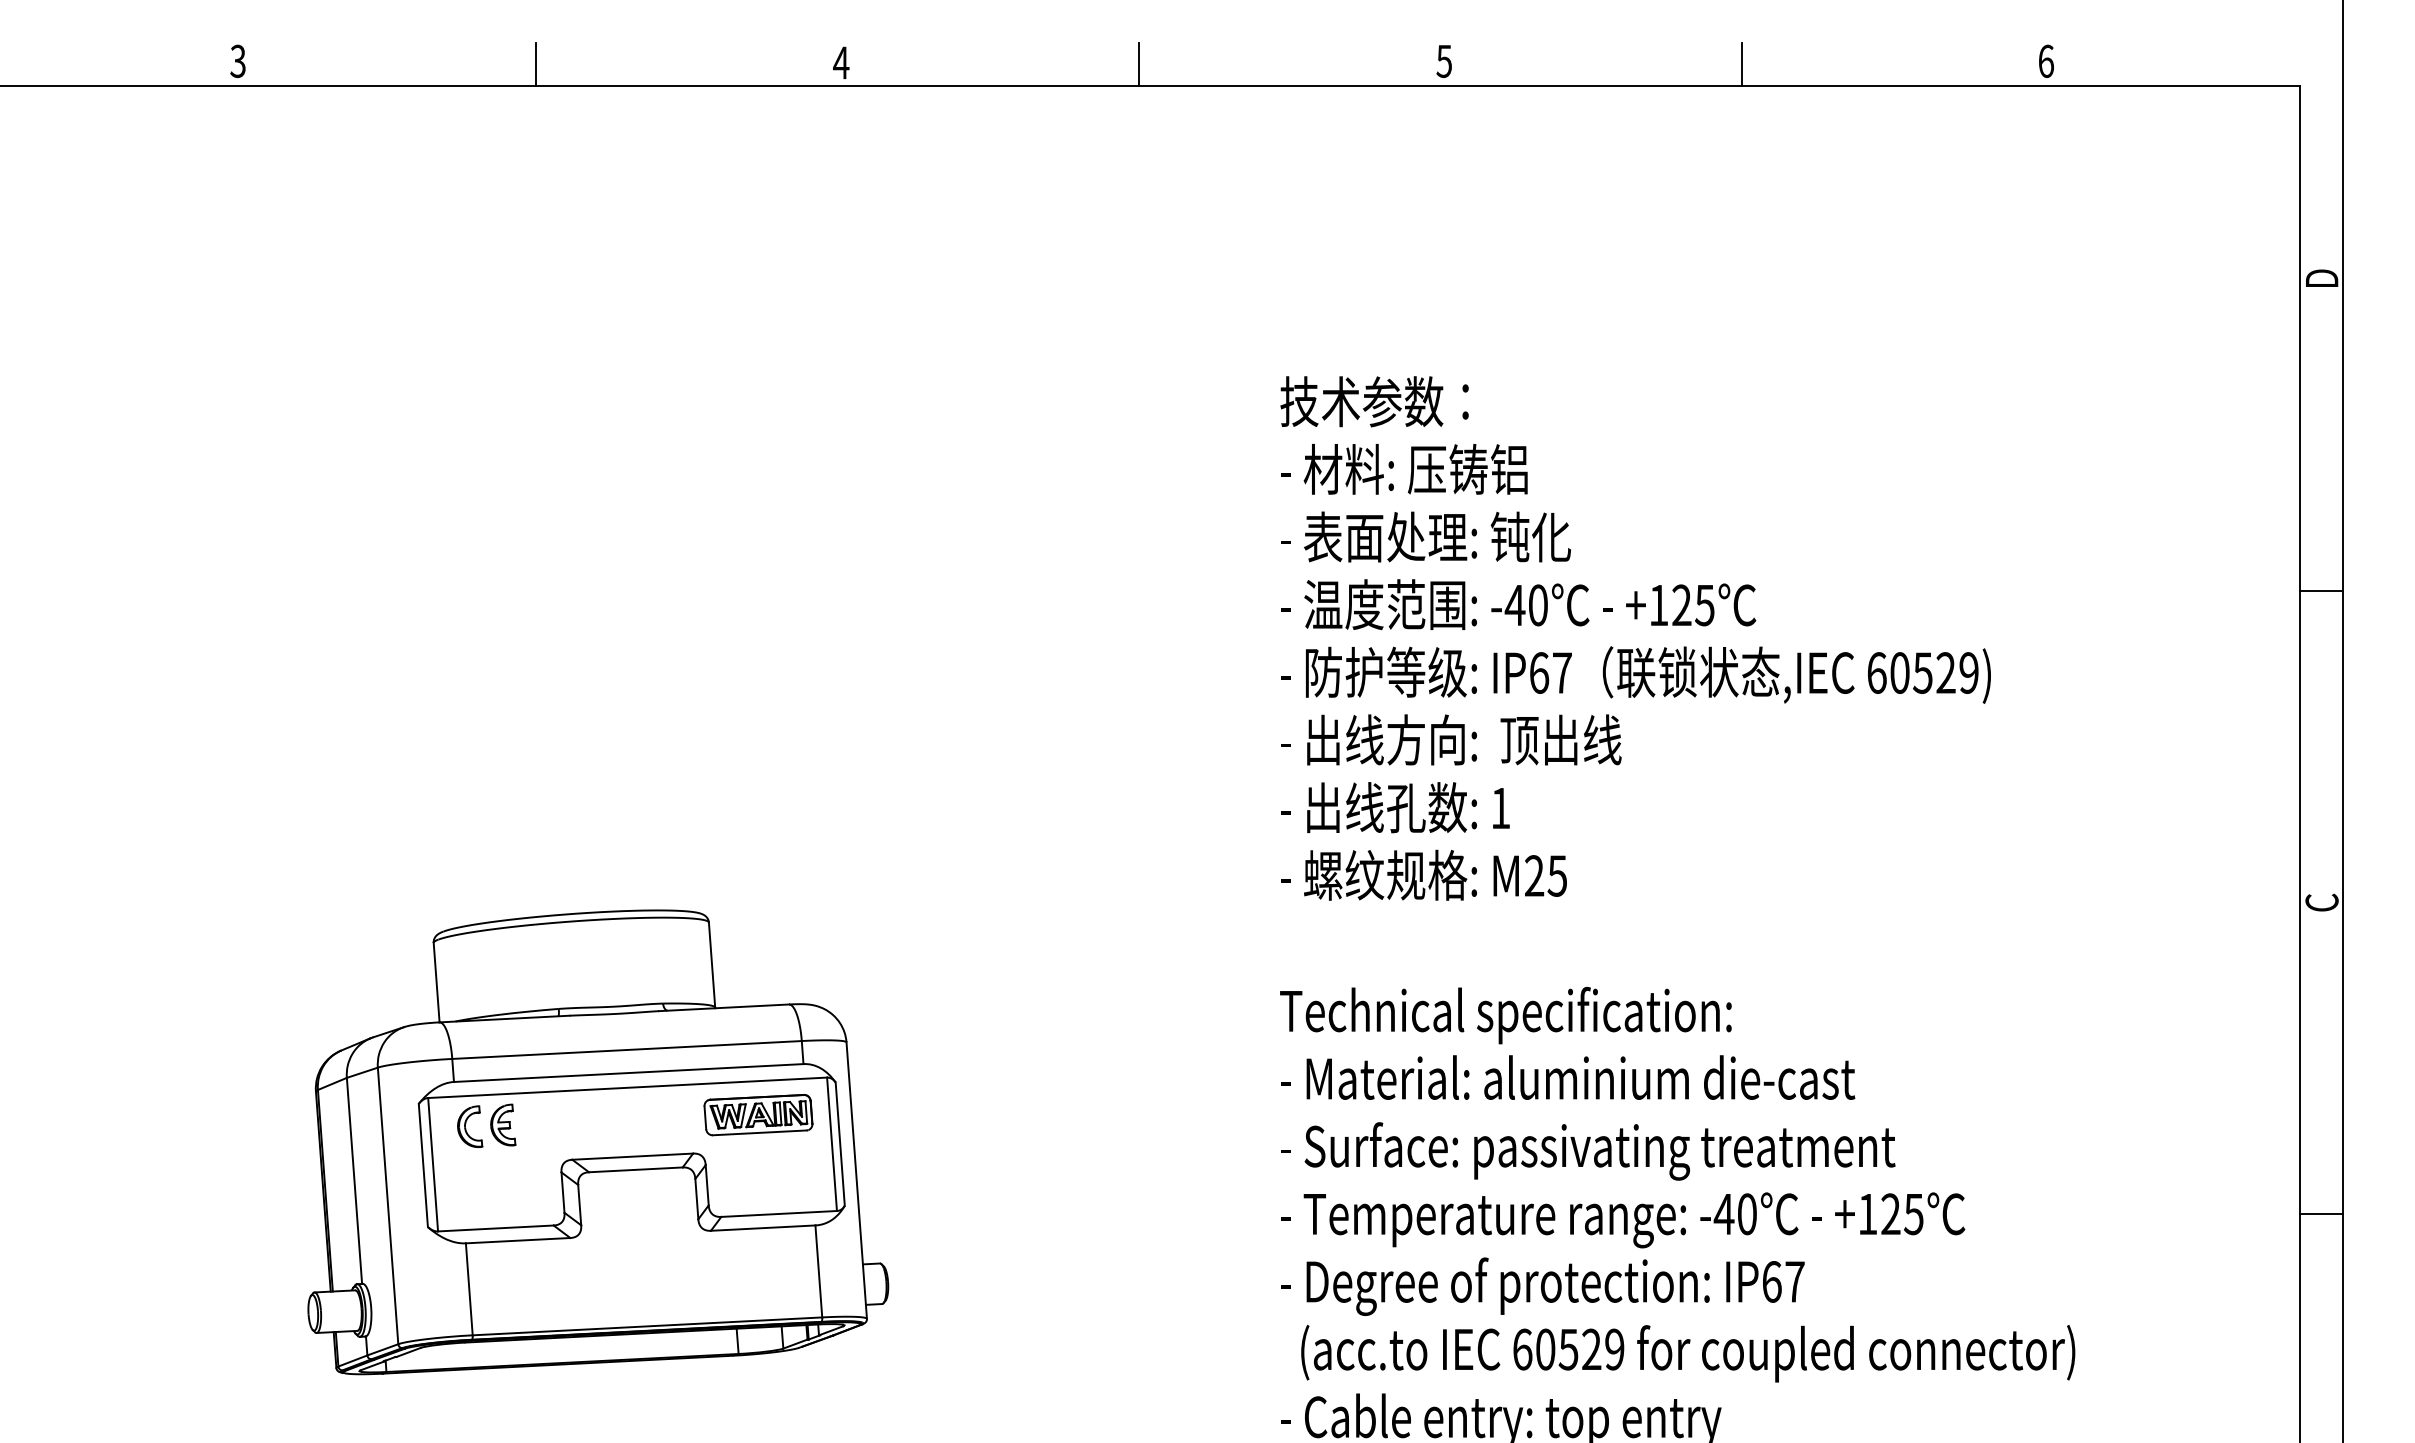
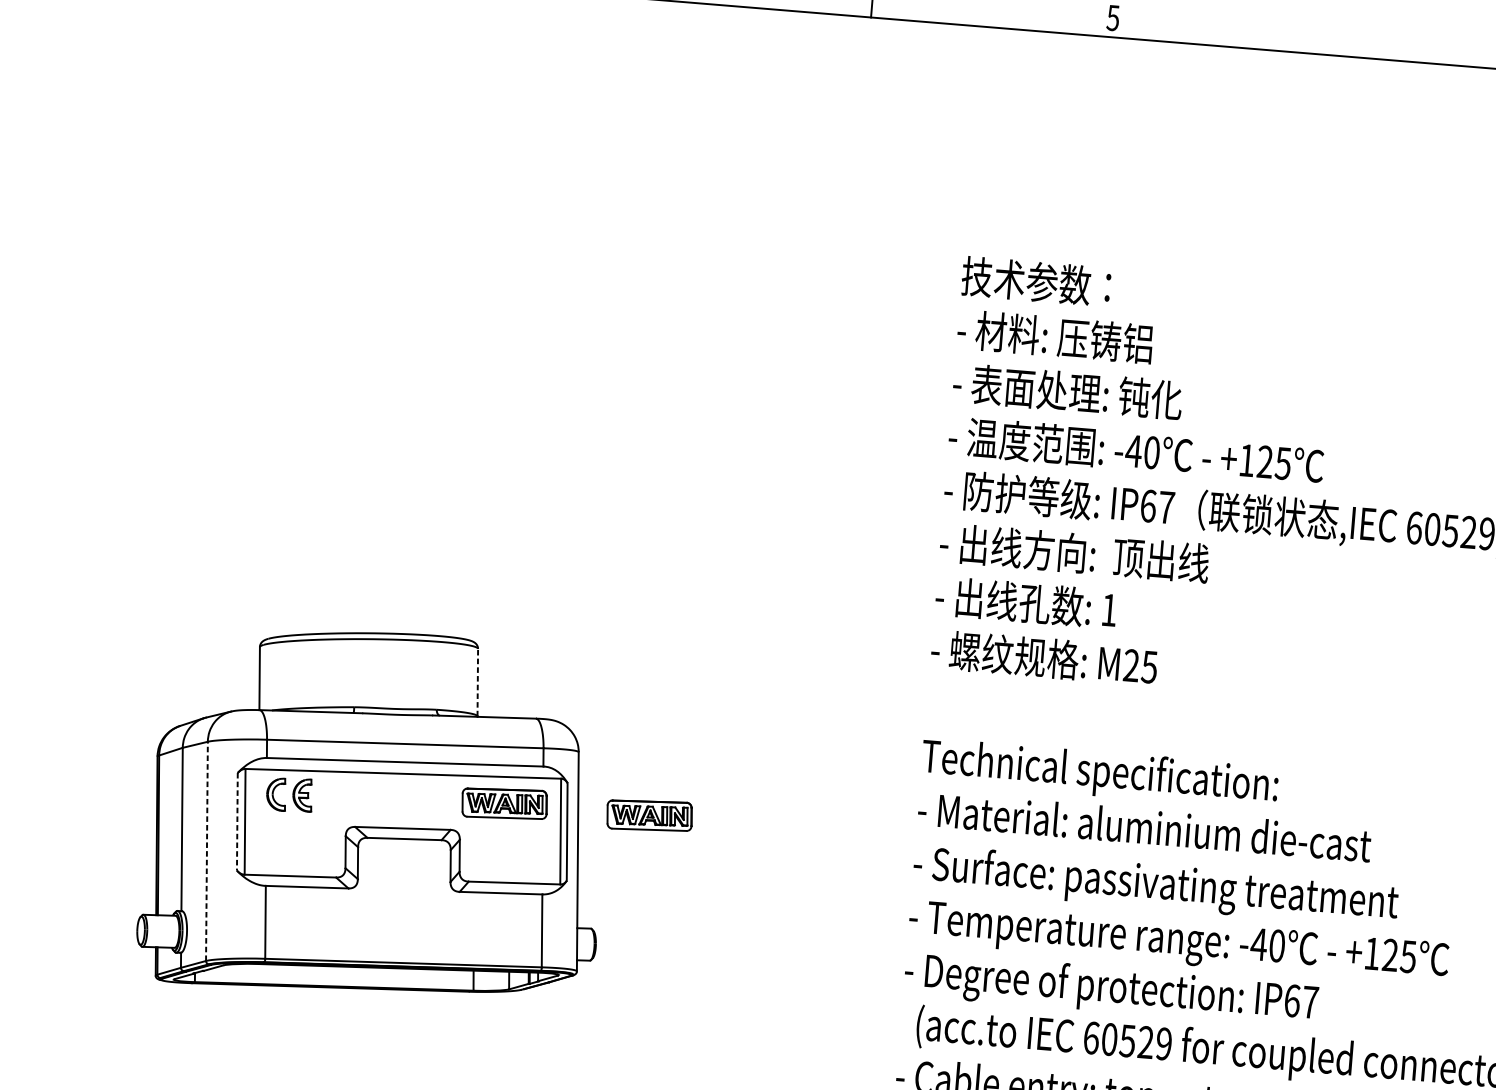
line: (1742, 64) -> (1347, 39), removed
line: (712, 965) -> (478, 682), solid -> dashed
part: (942, 1115) -> (649, 816), added
line: (423, 1165) -> (237, 821), solid -> dashed
line: (388, 1205) -> (207, 851), solid -> dashed

